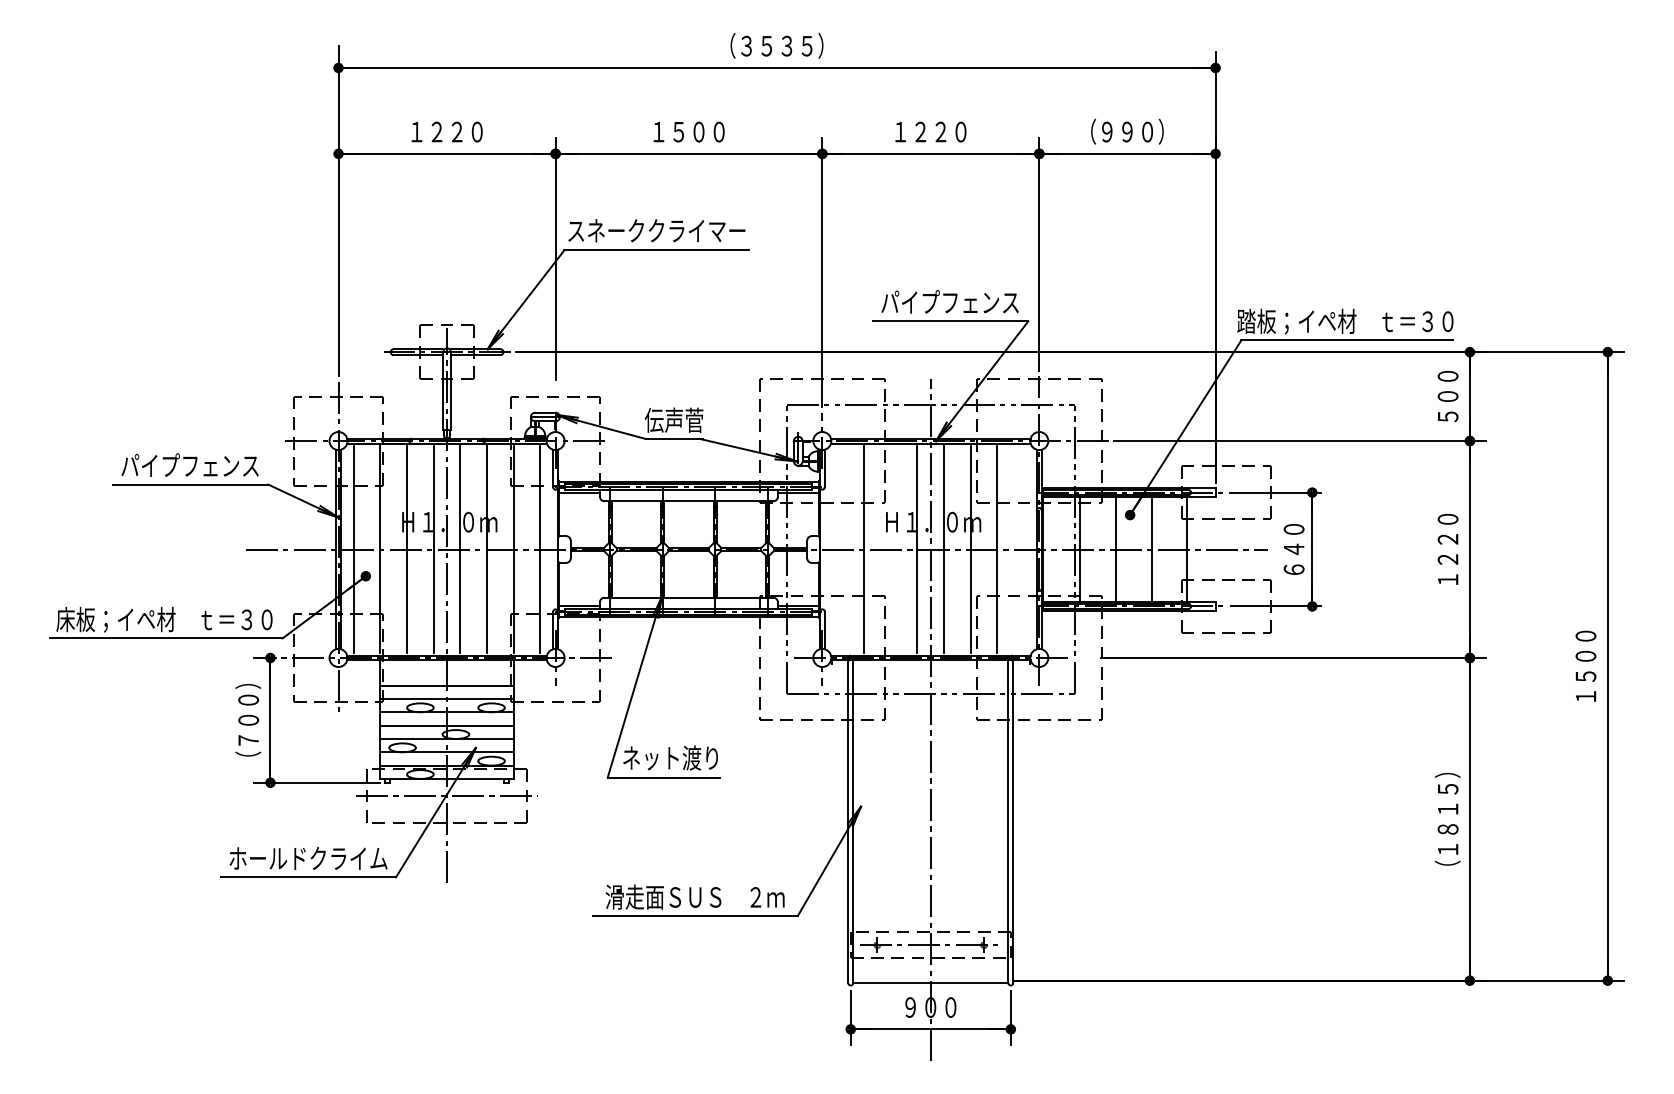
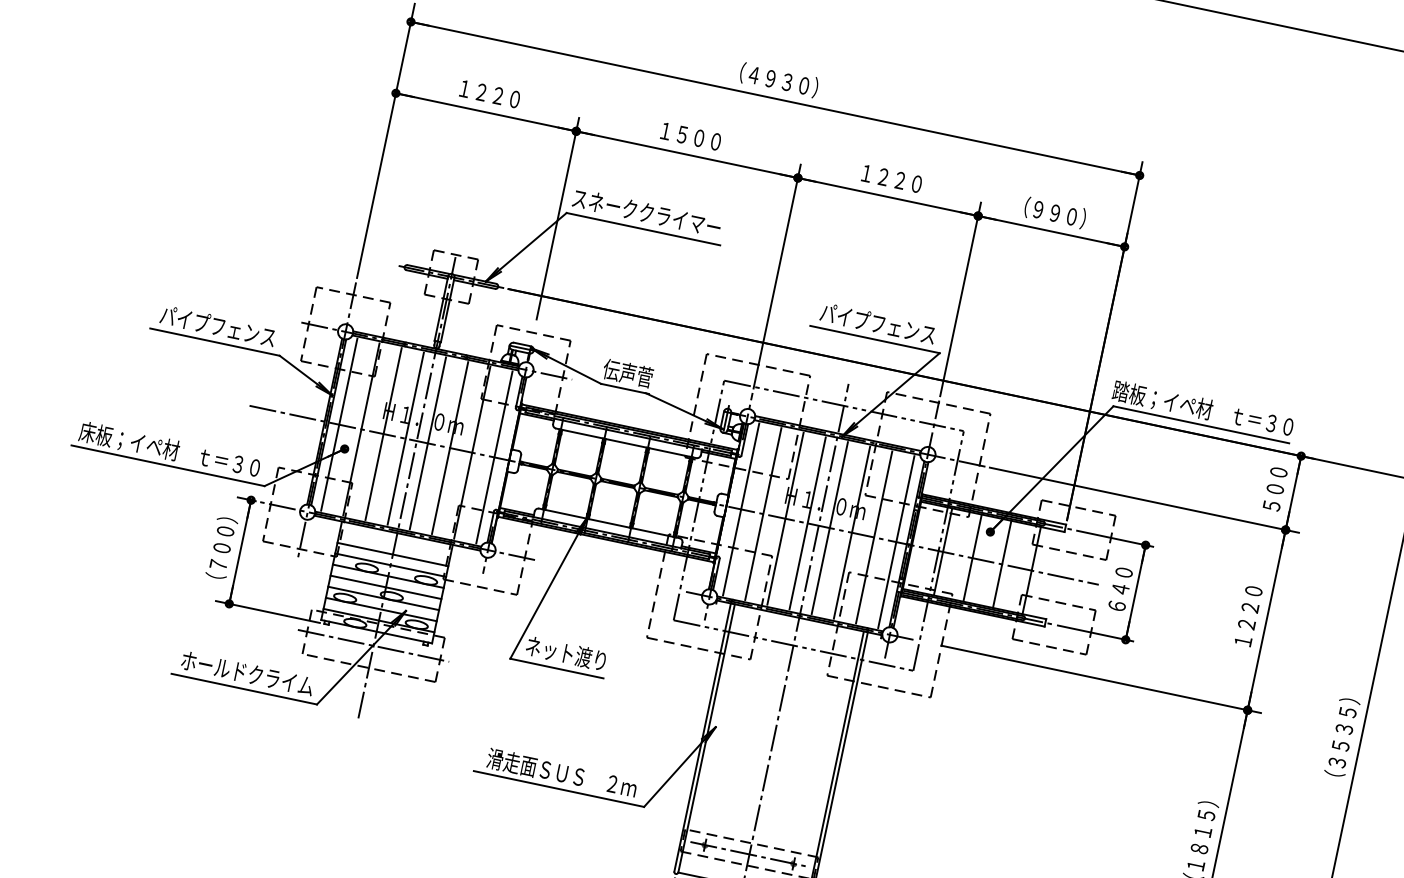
text: (776, 45) -> (778, 79), （３５３５） -> （４９３０）
line: (837, 549) -> (741, 509), added
line: (890, 549) -> (785, 518), added
line: (1024, 549) -> (896, 542), added
text: (1585, 666) -> (1342, 737), １５００ -> （３５３５）

